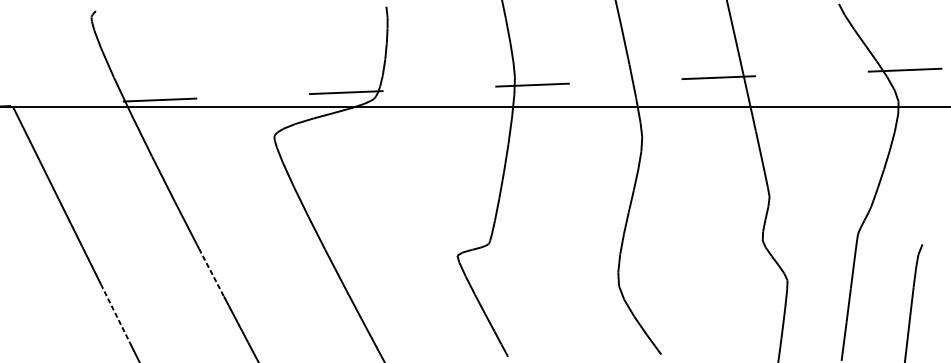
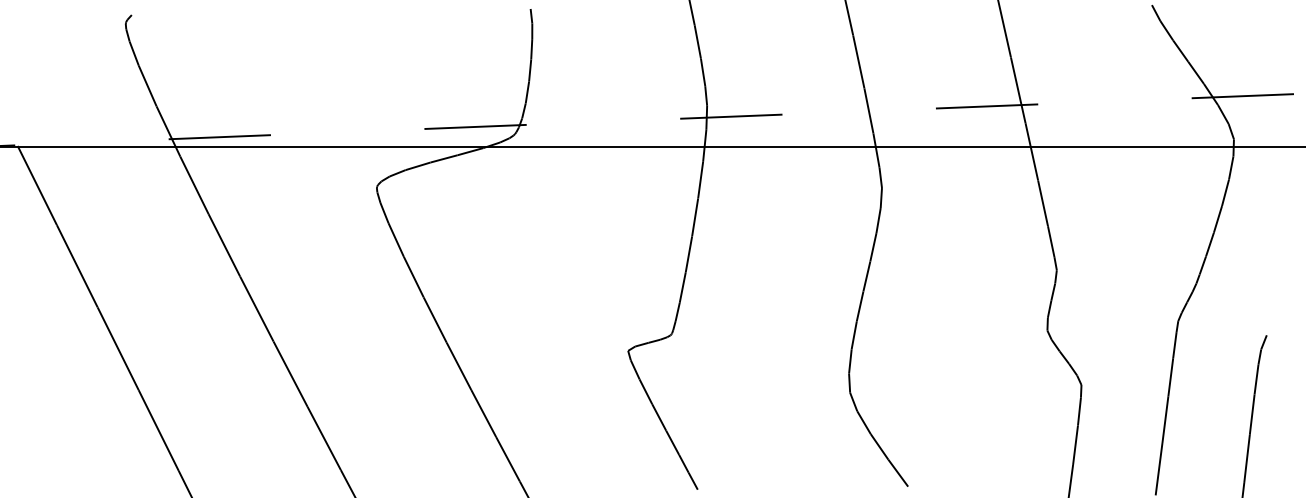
line: (211, 272) -> (290, 374), dashed -> solid
line: (115, 313) -> (158, 430), dashed -> solid

